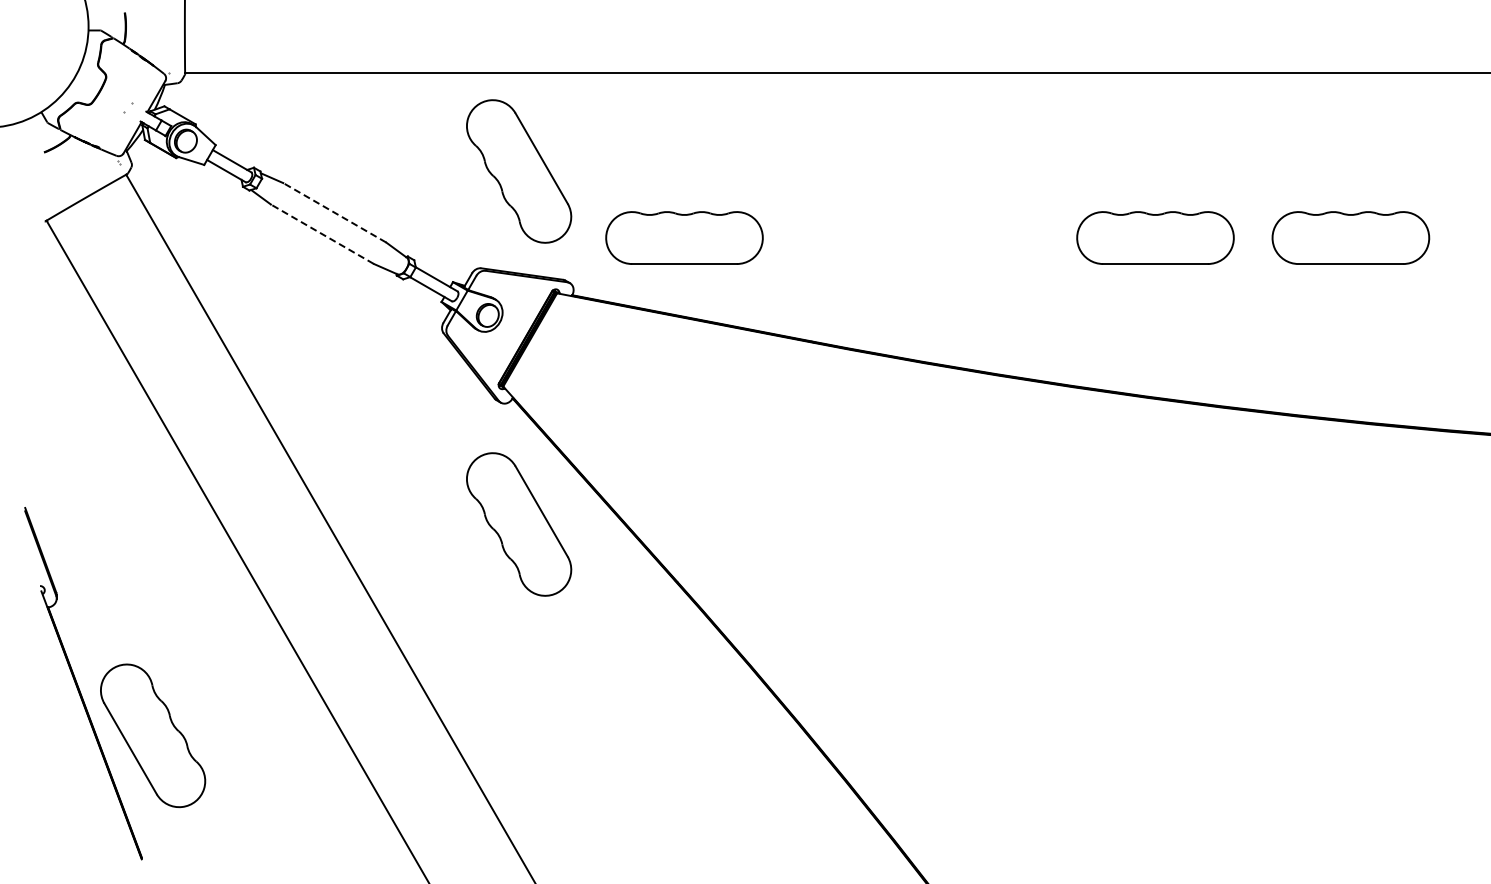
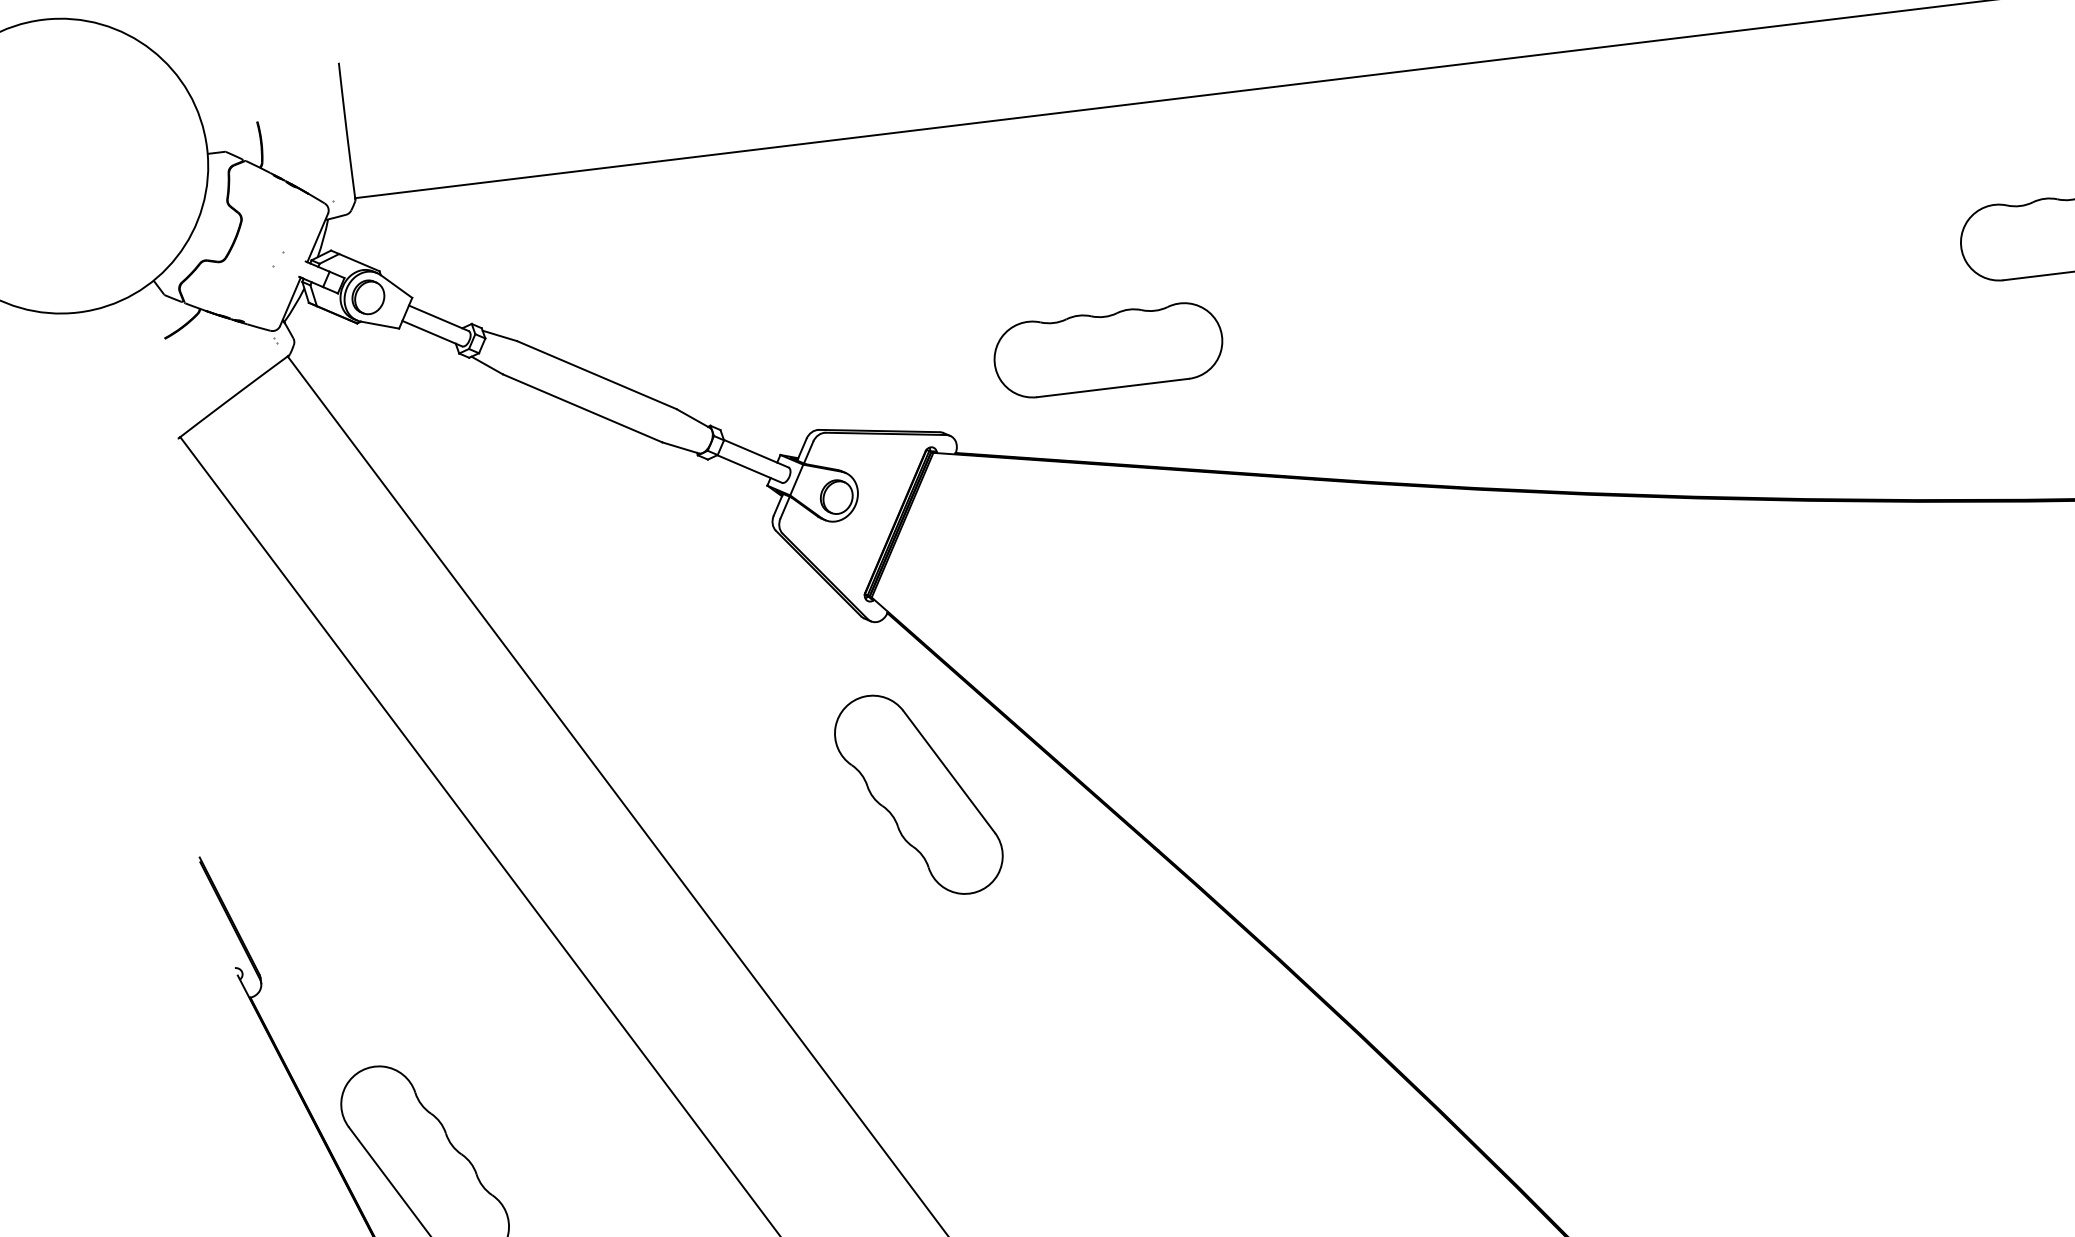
part: (519, 171) -> (857, 282), removed
line: (334, 212) -> (596, 374), dashed -> solid
line: (322, 234) -> (582, 408), dashed -> solid
part: (1155, 237) -> (1791, 266), removed

